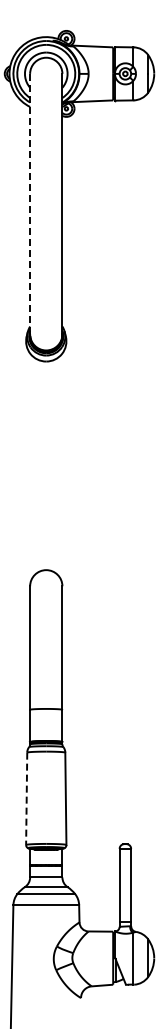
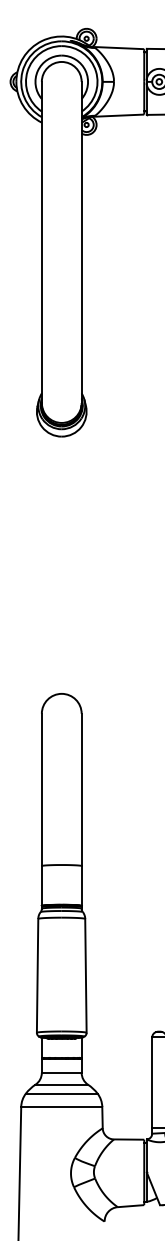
line: (30, 204) -> (42, 242), dashed -> solid
line: (26, 799) -> (37, 976), dashed -> solid

